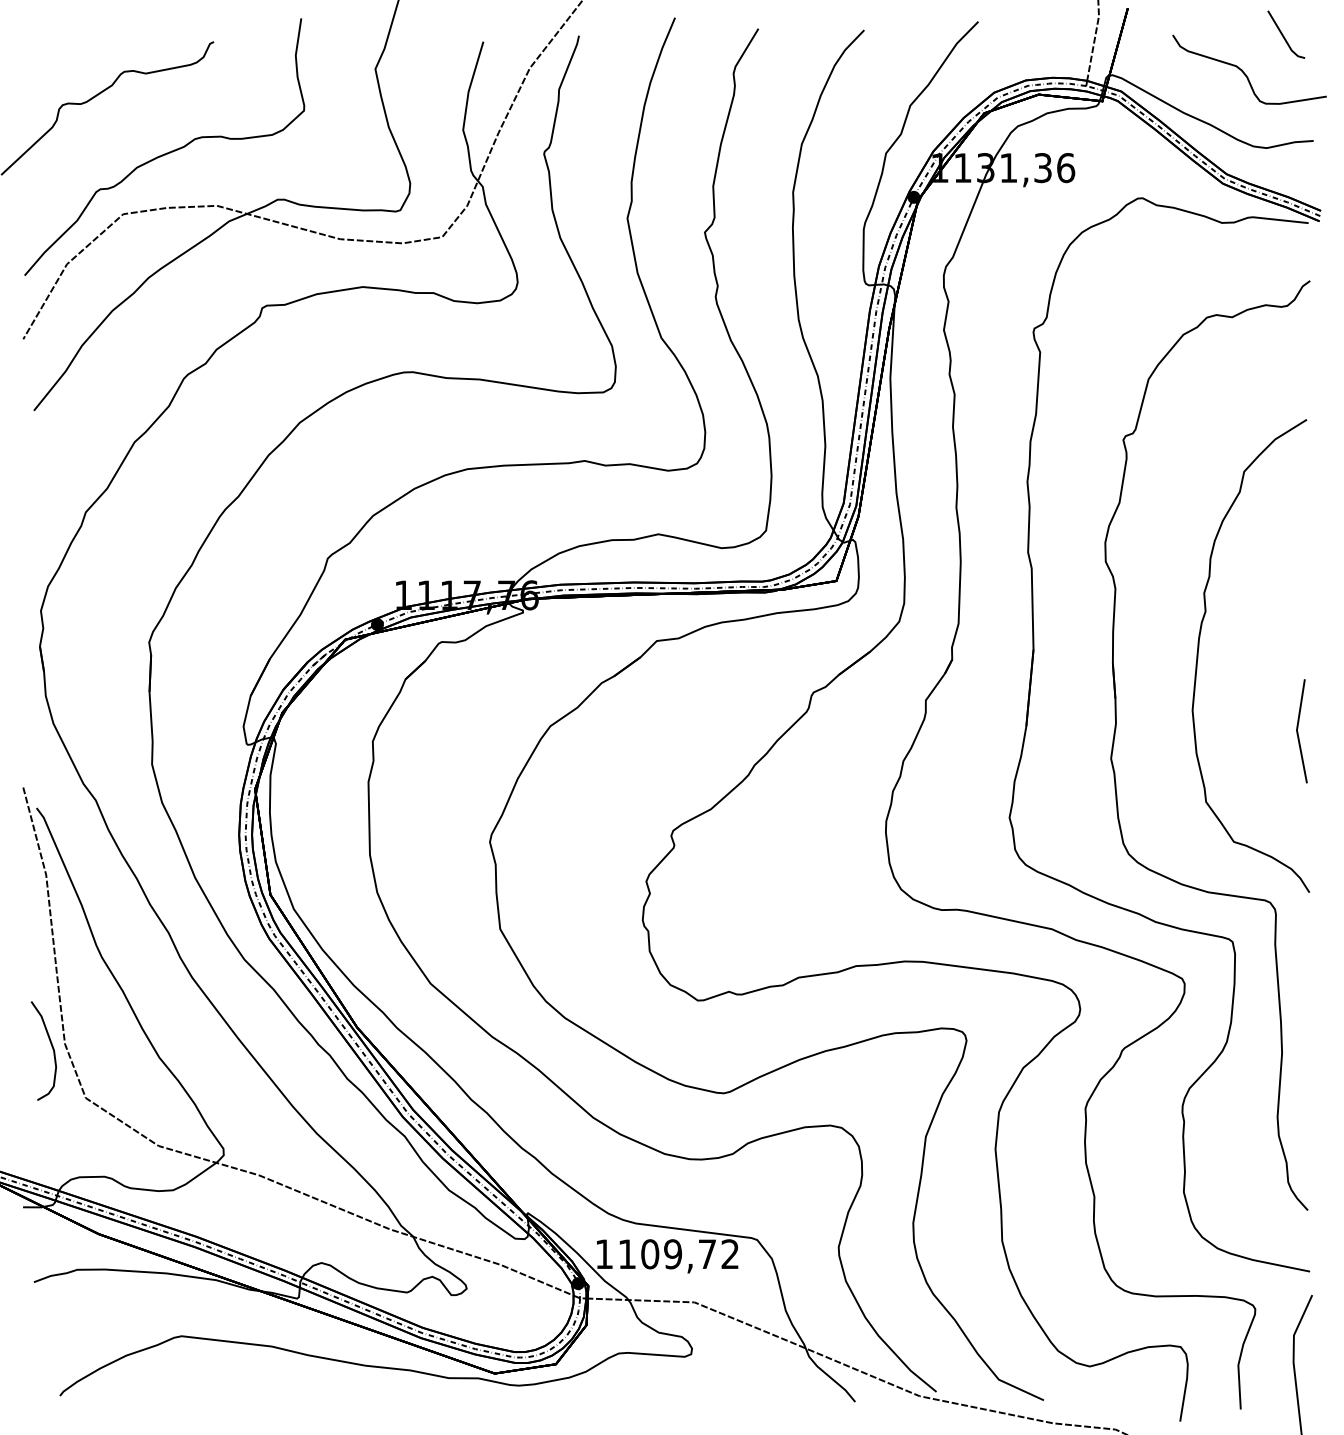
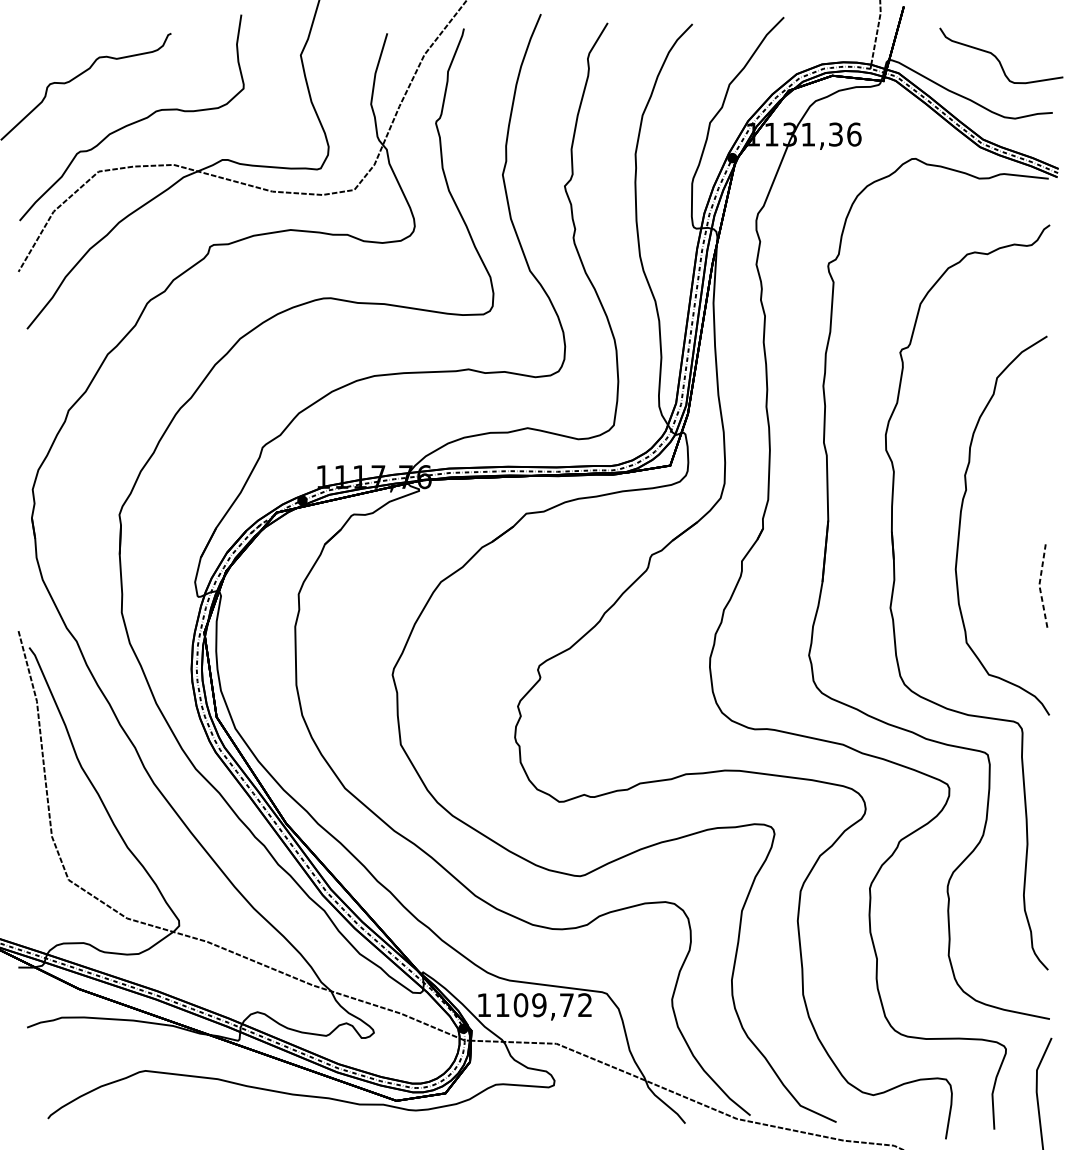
line: (1284, 36) -> (1029, 29), removed
line: (1296, 730) -> (1039, 585), solid -> dashed
curve: (51, 1047) -> (41, 839), removed

